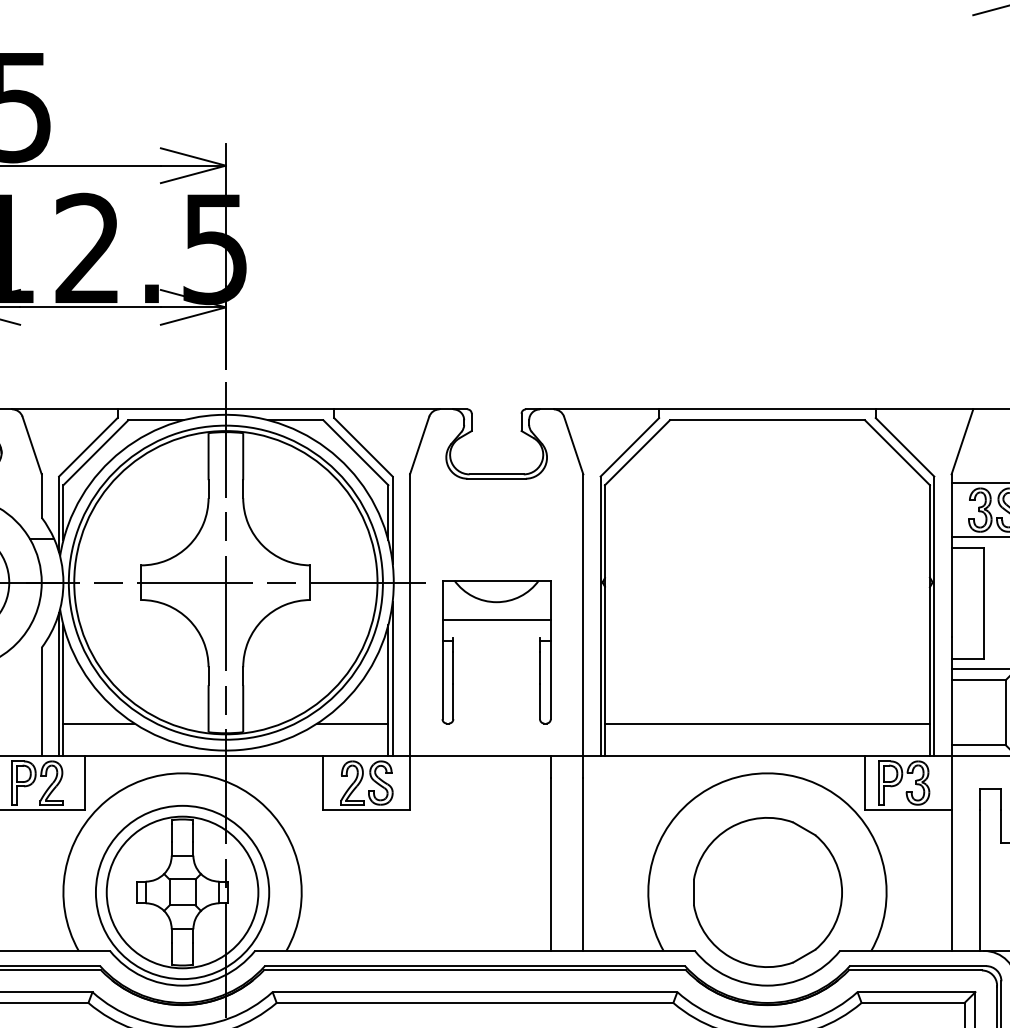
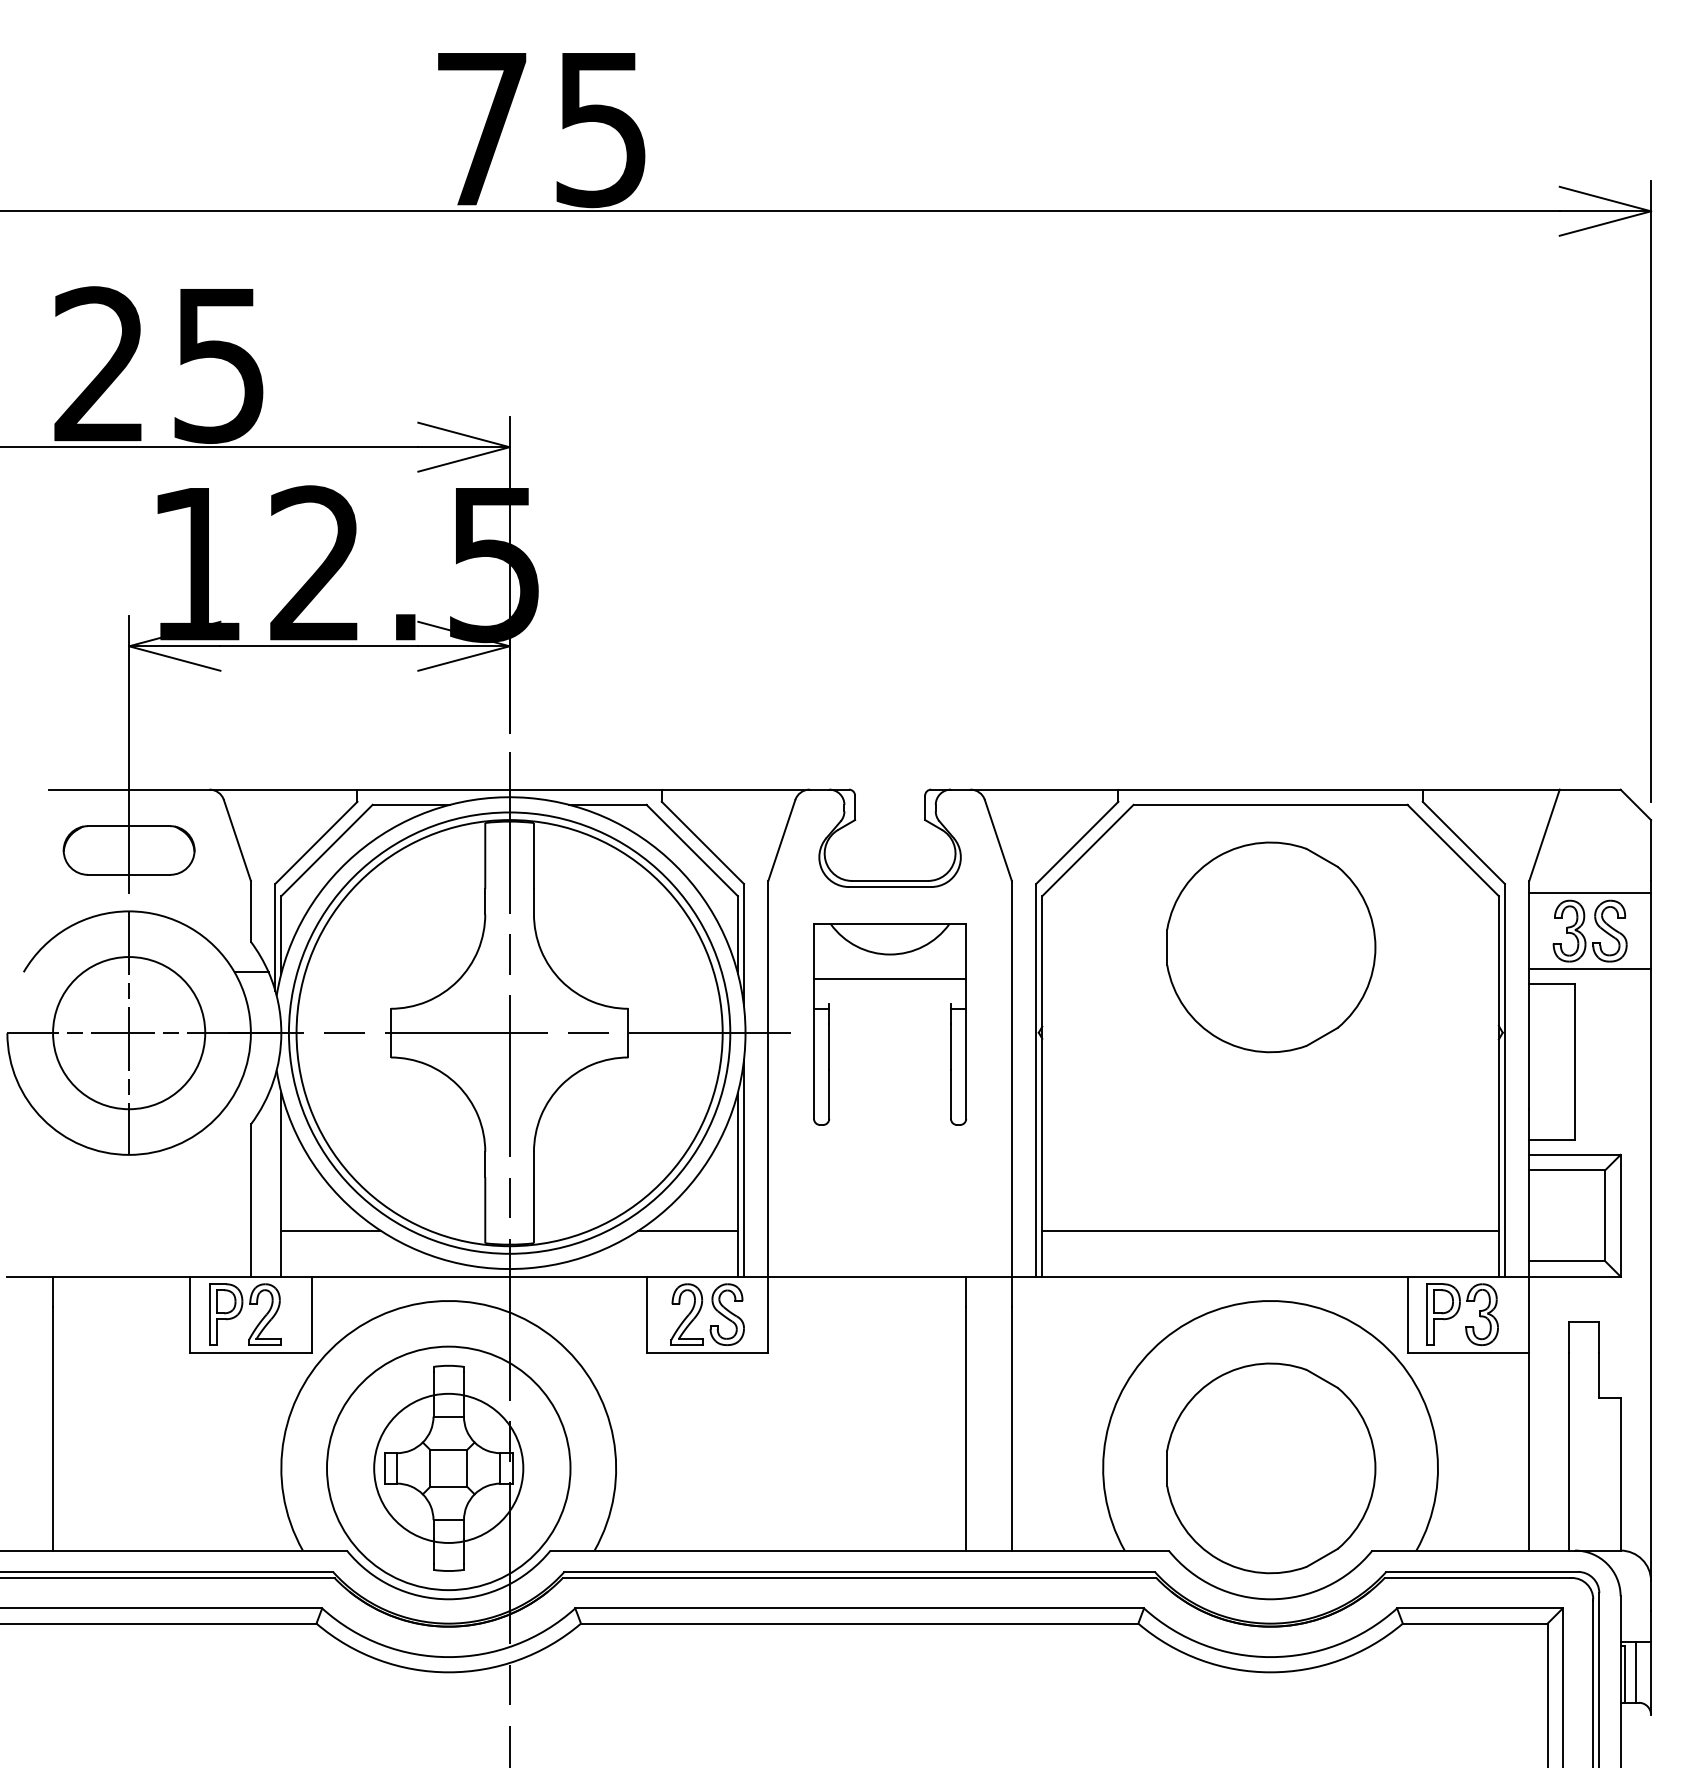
part: (768, 521) -> (1271, 947), added
part: (496, 619) -> (890, 979), moved
line: (59, 684) -> (275, 1175), removed
circle: (182, 891) -> (448, 1467), size x0.7

